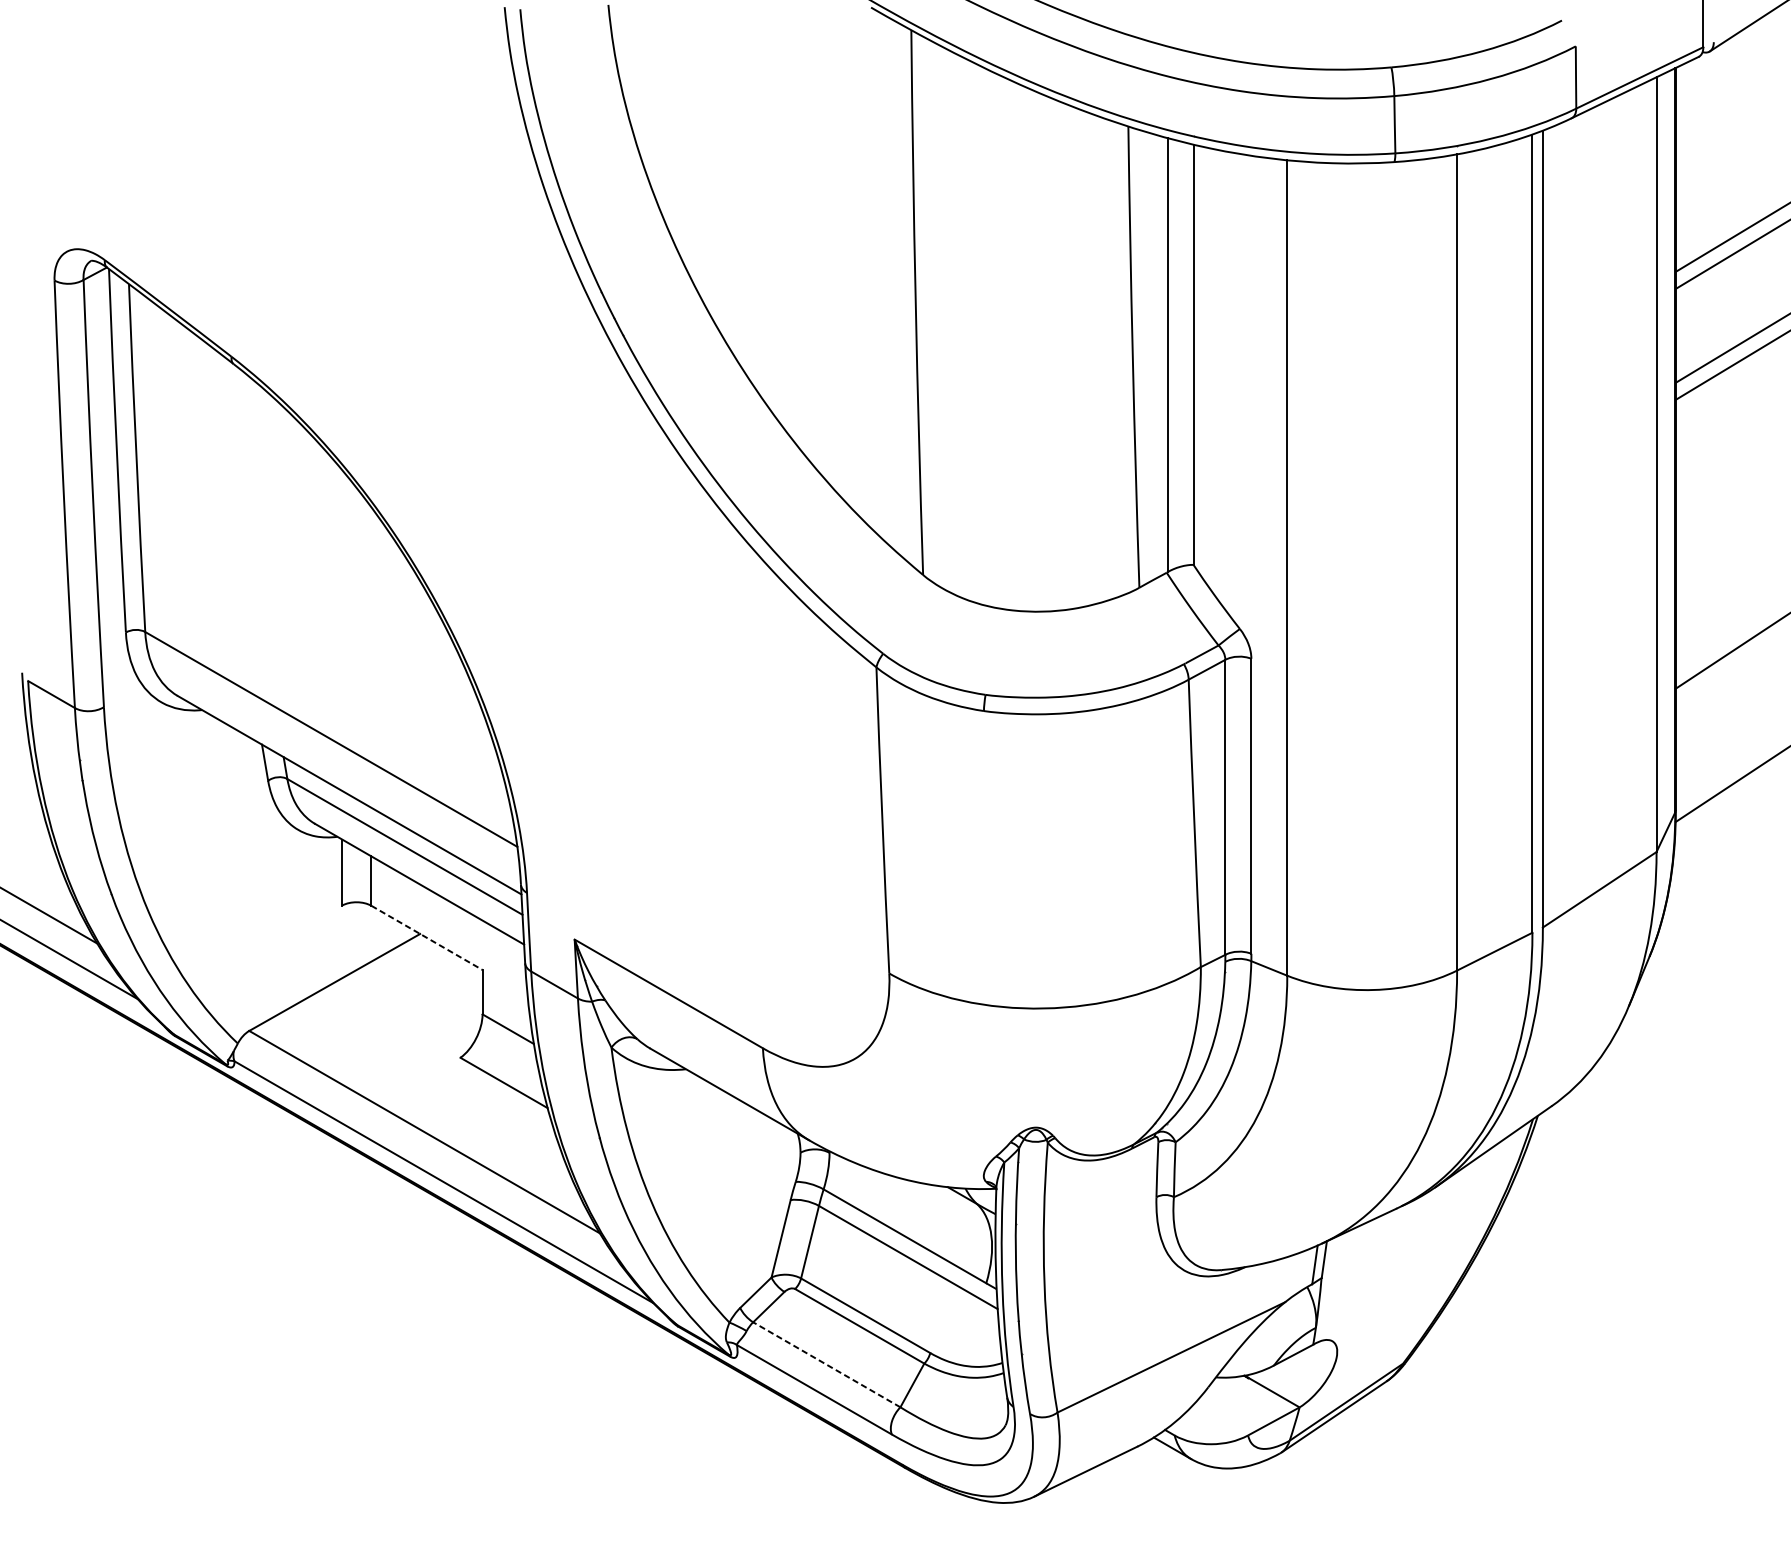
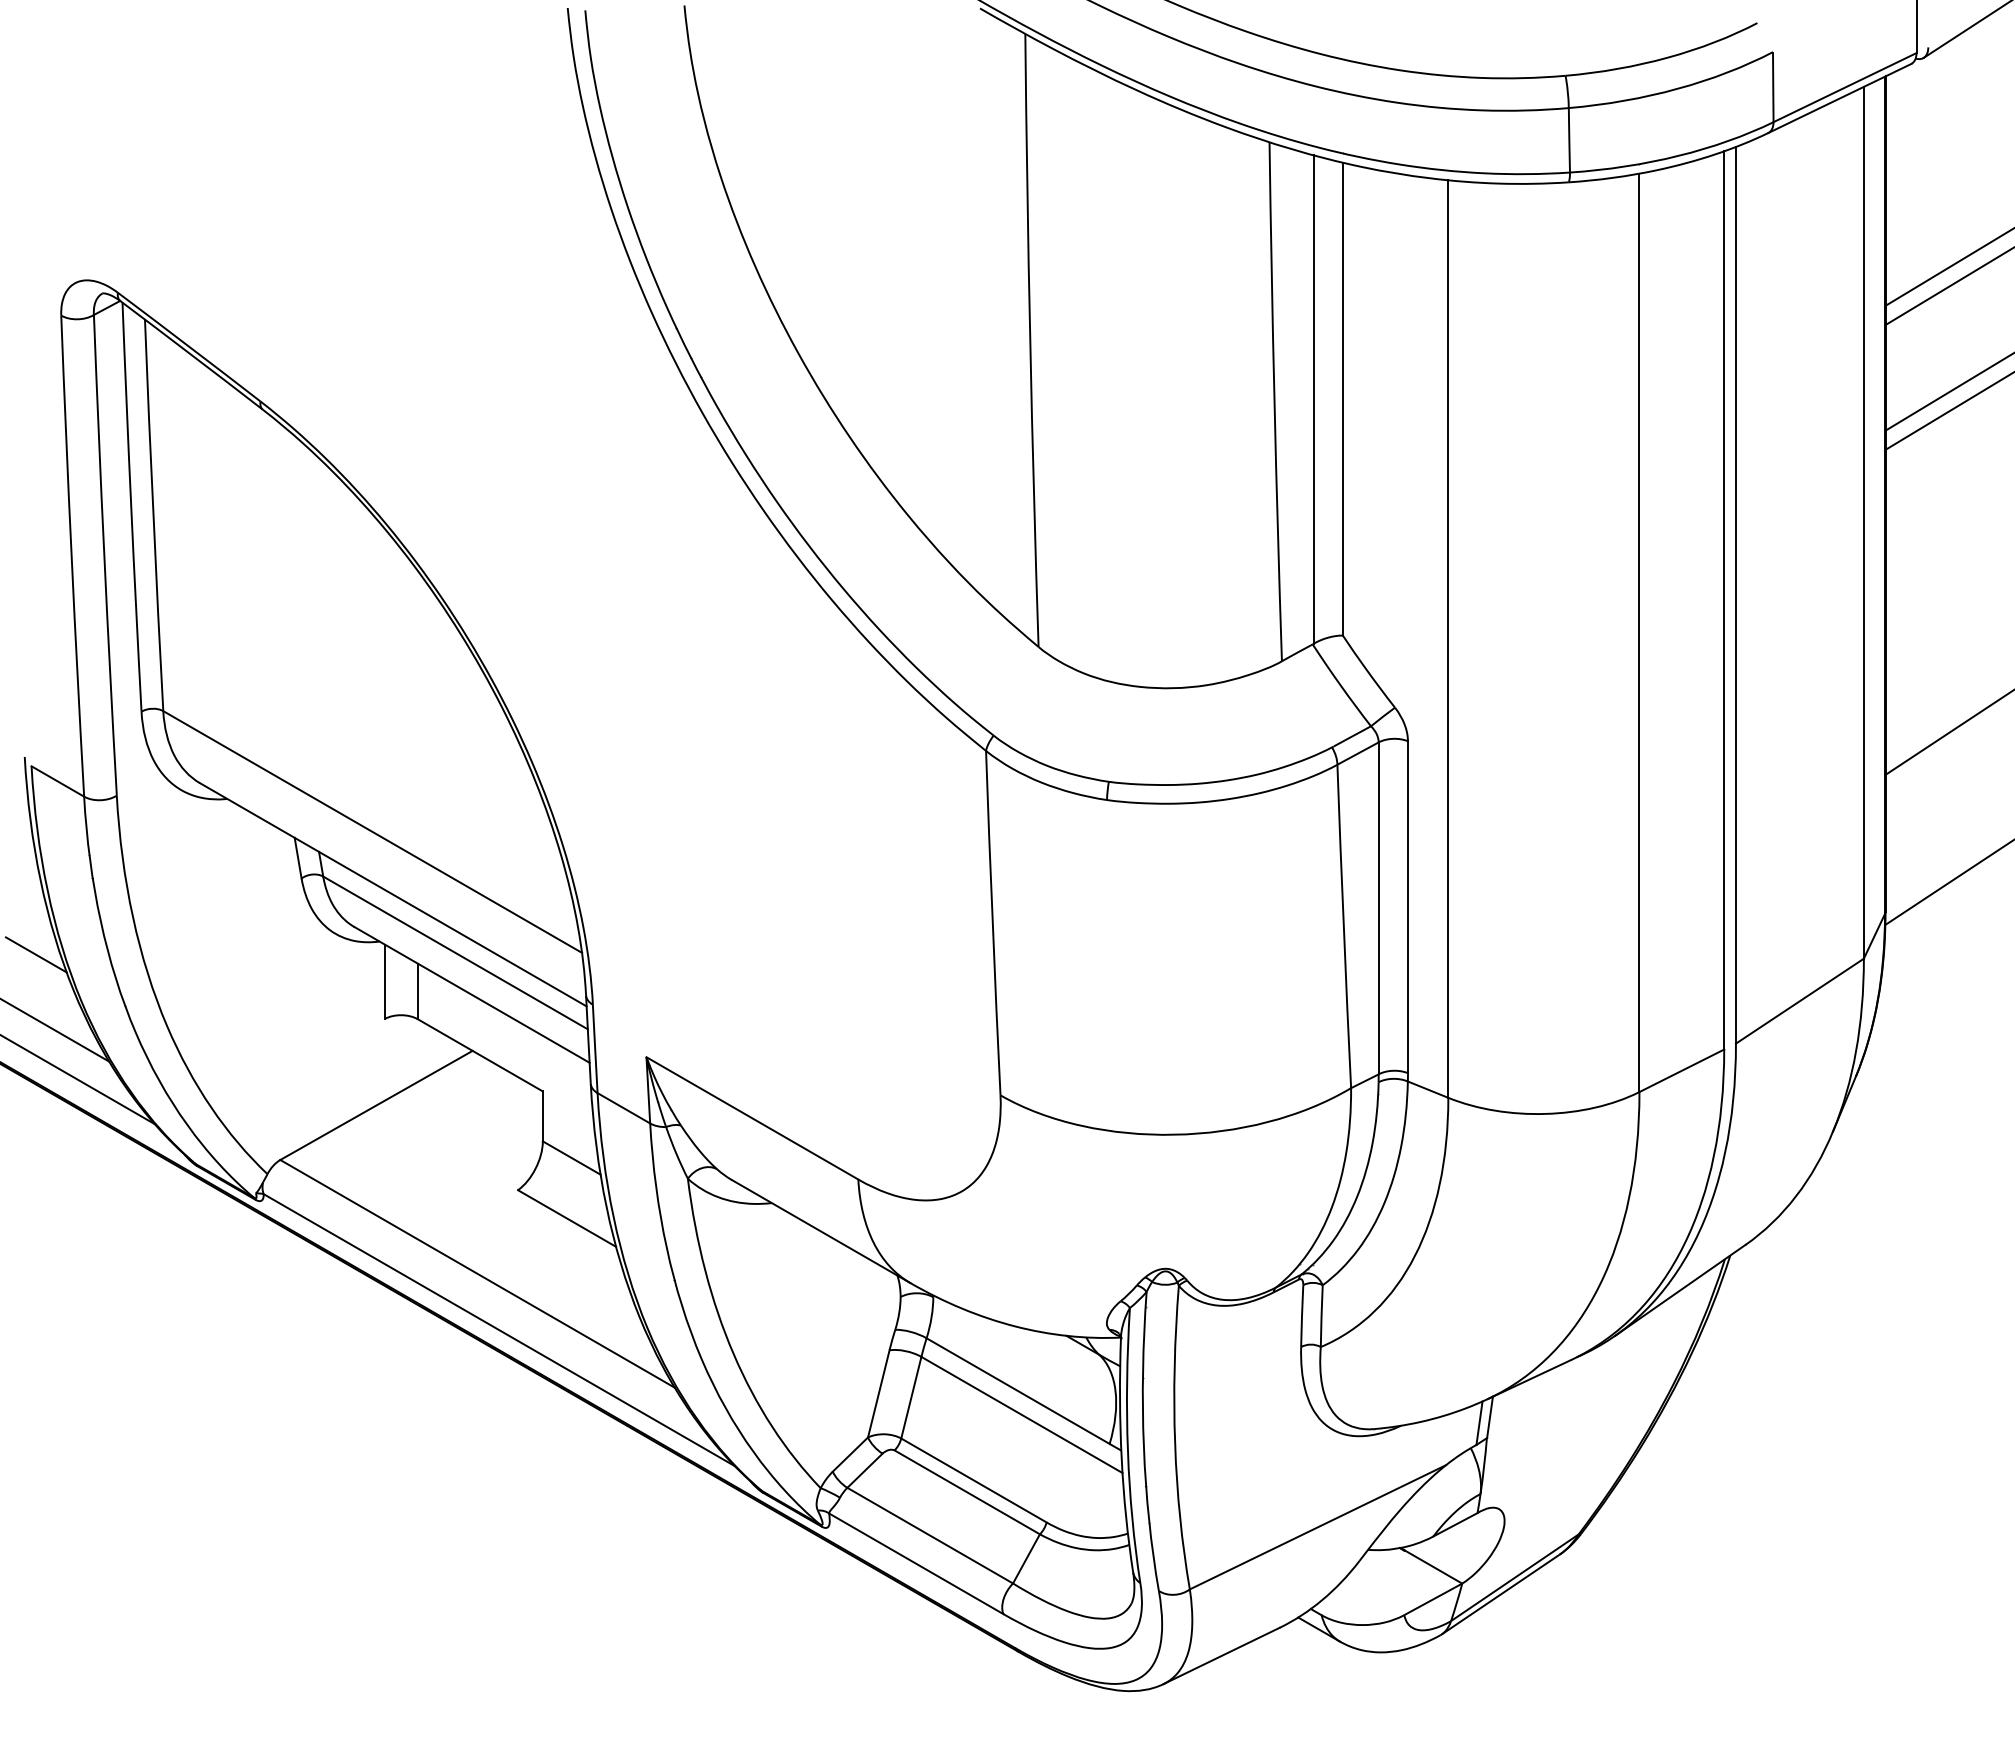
line: (31, 848) -> (35, 954), added
line: (427, 938) -> (480, 1055), dashed -> solid
line: (827, 1364) -> (930, 1535), dashed -> solid

